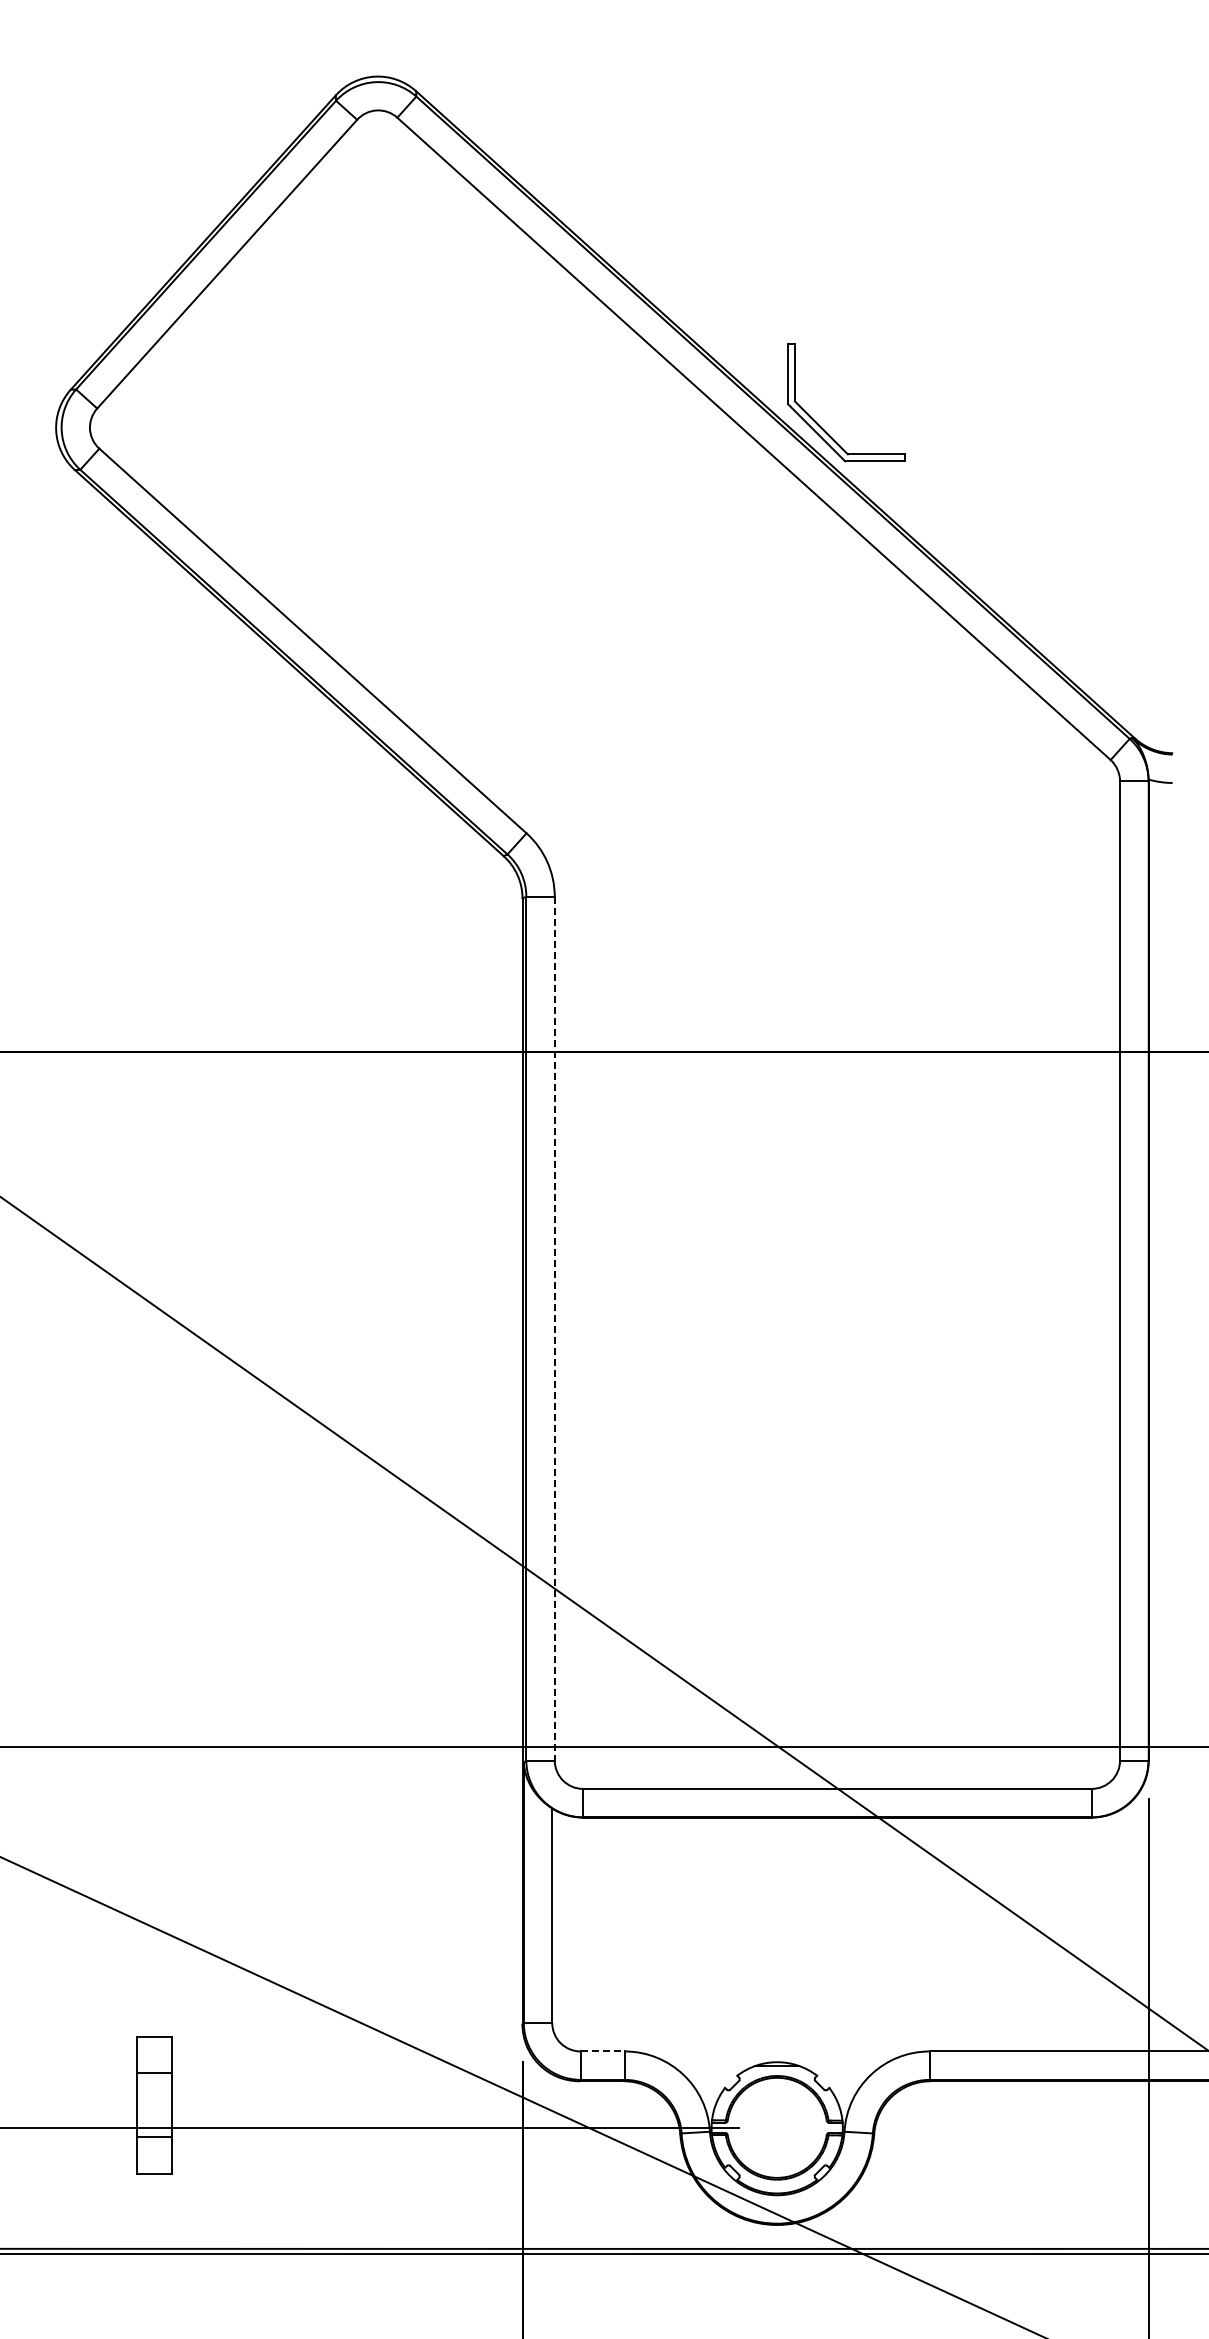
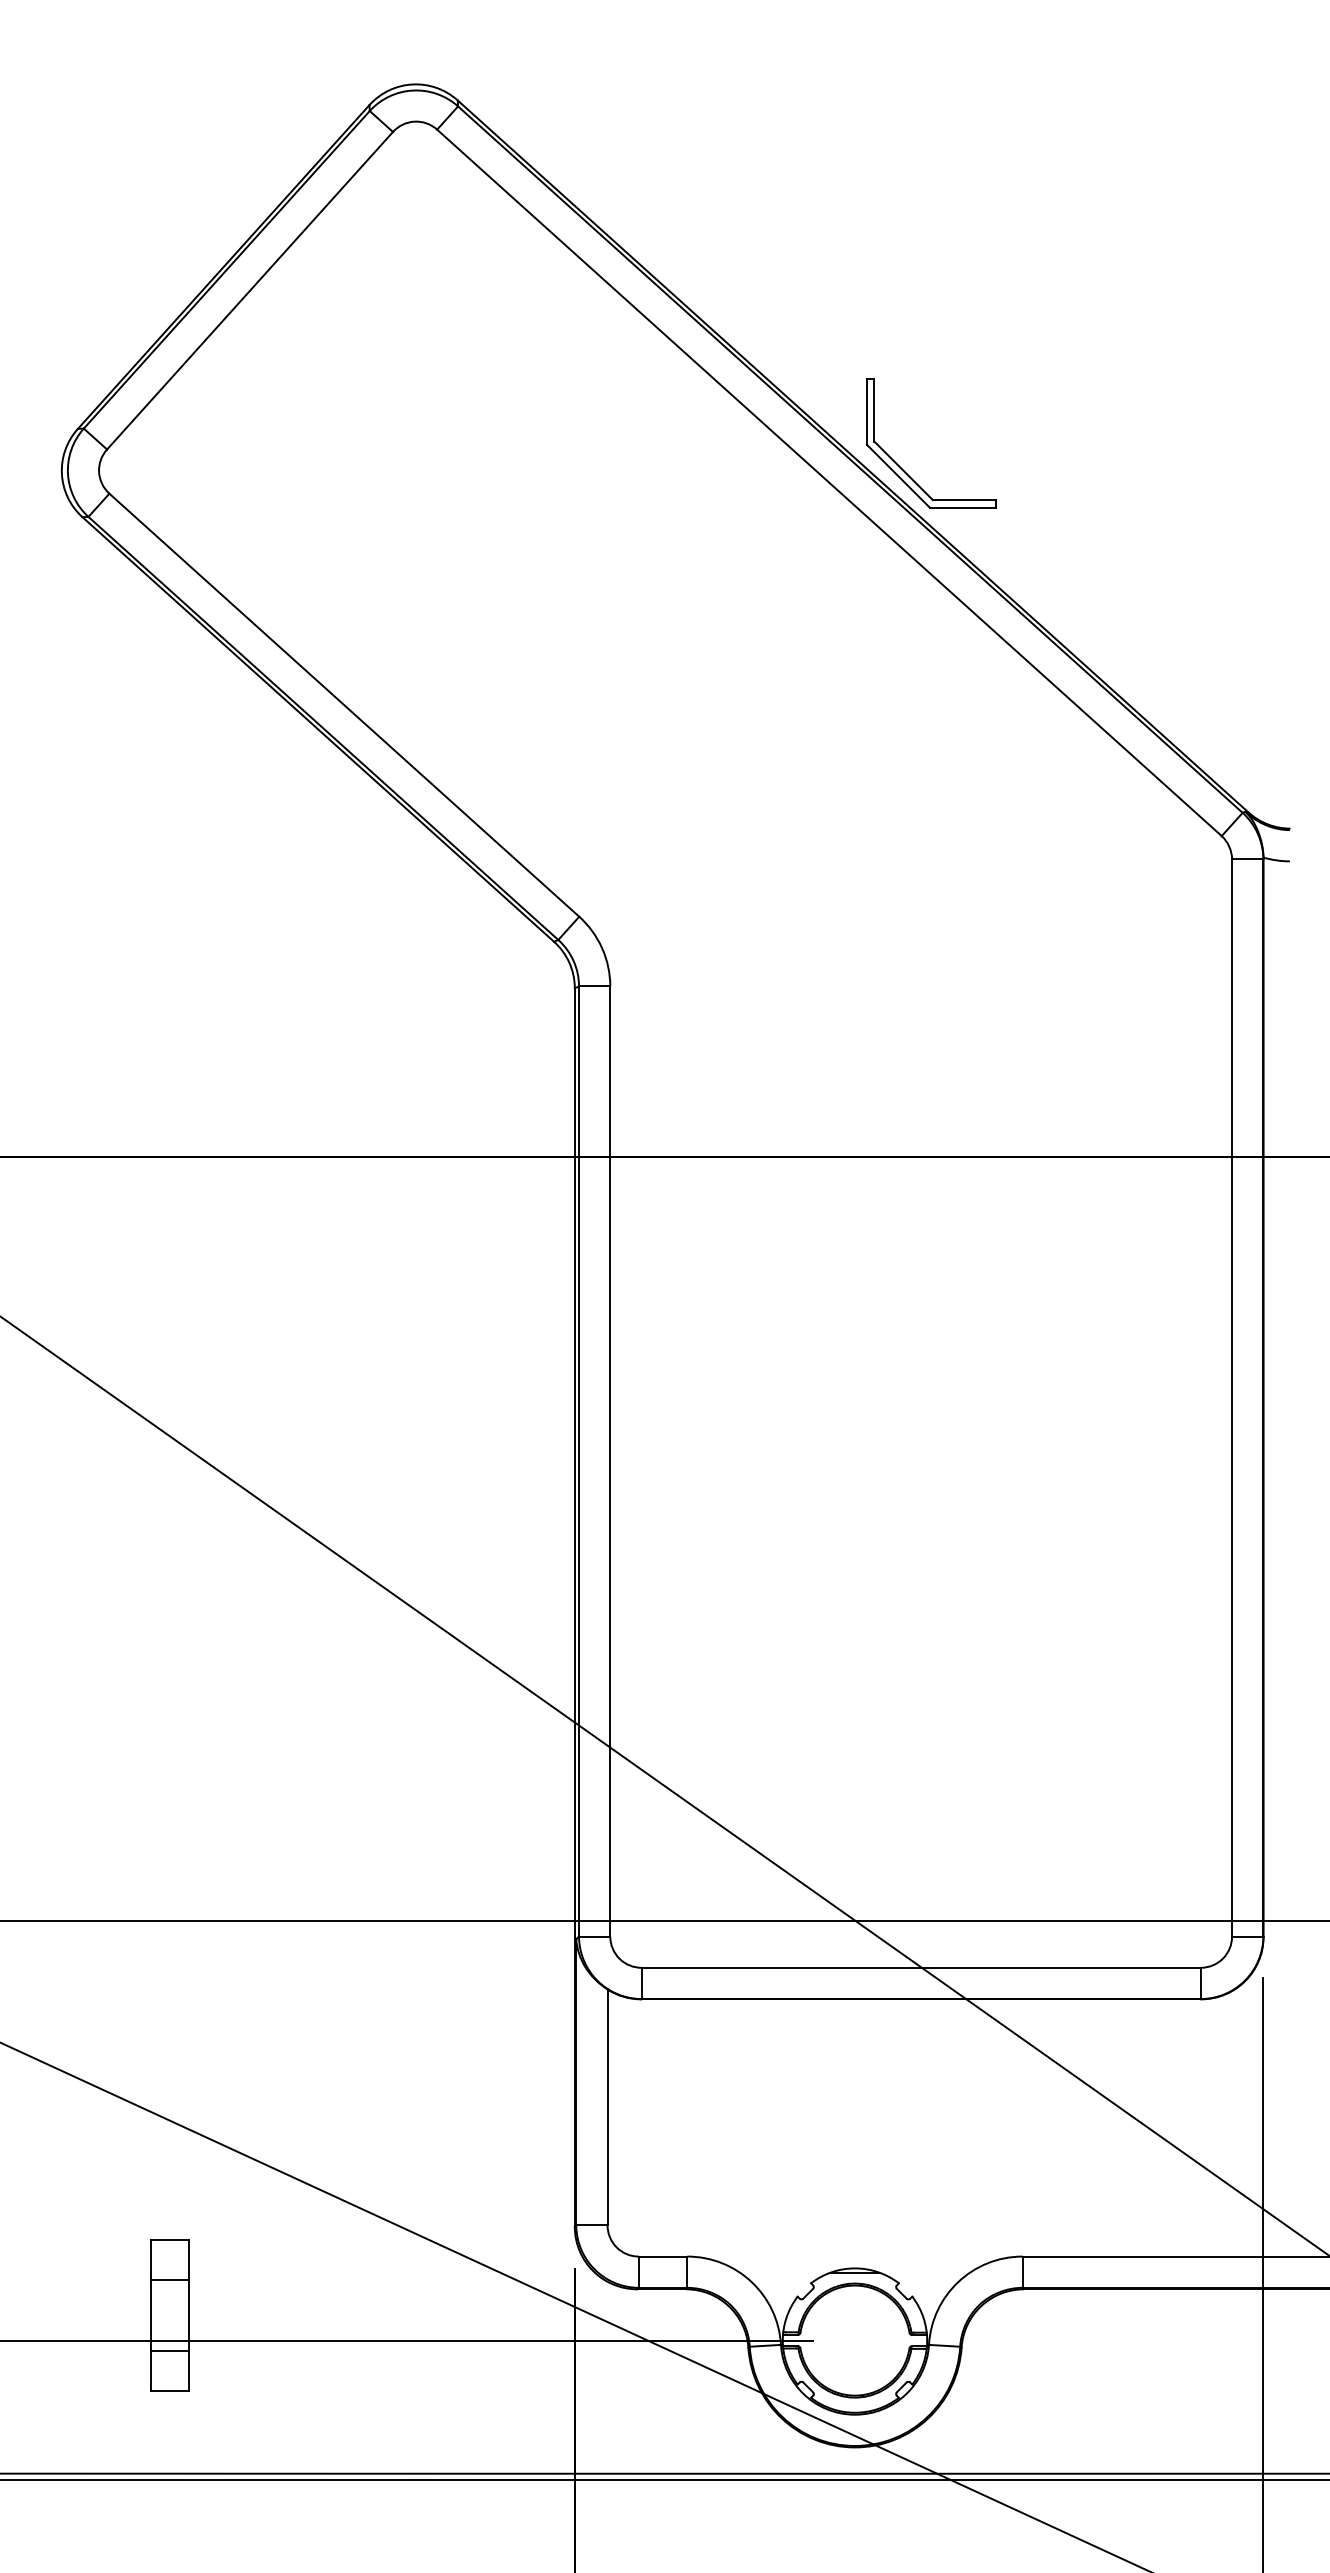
line: (554, 1328) -> (610, 1461), dashed -> solid
line: (603, 2051) -> (663, 2256), dashed -> solid

